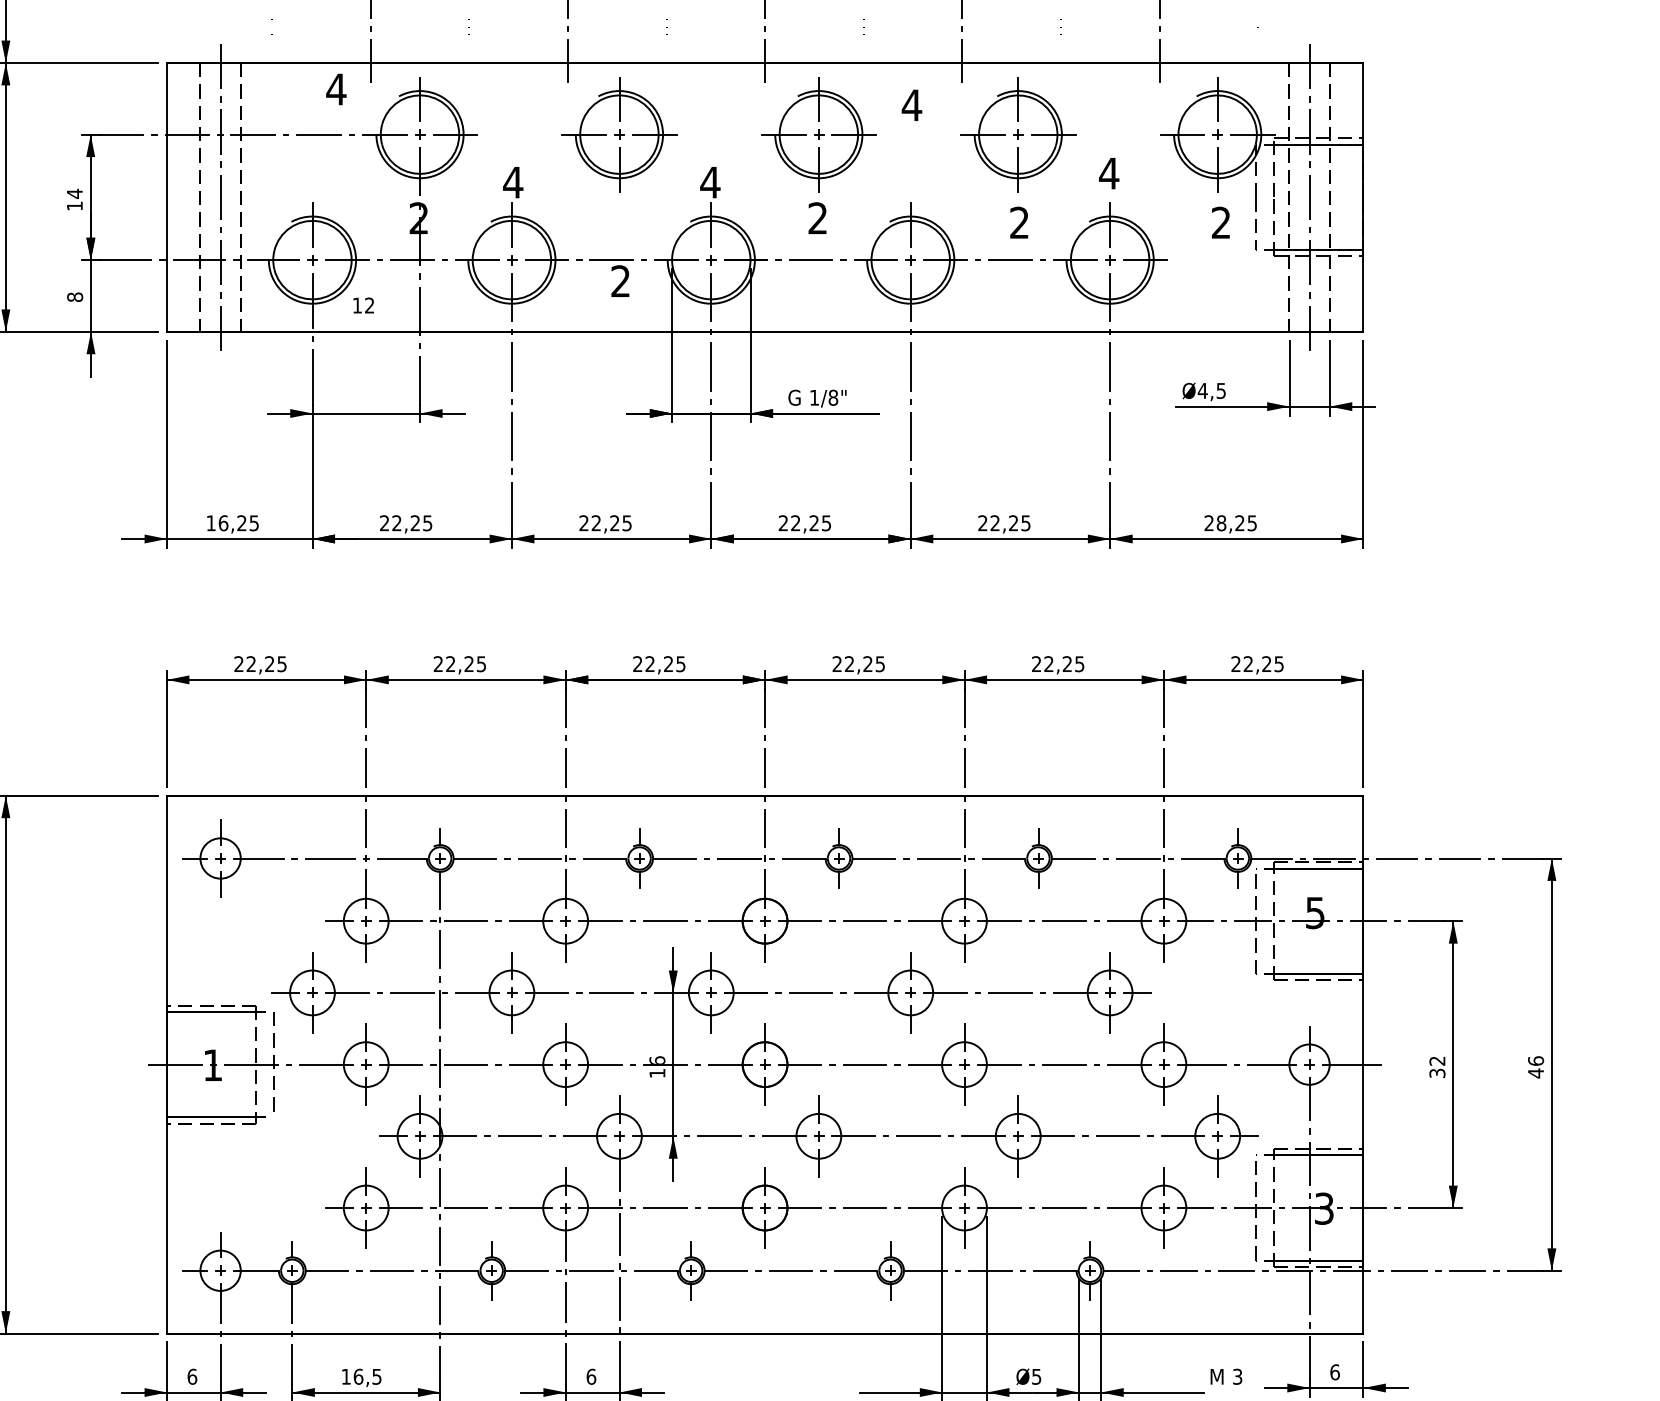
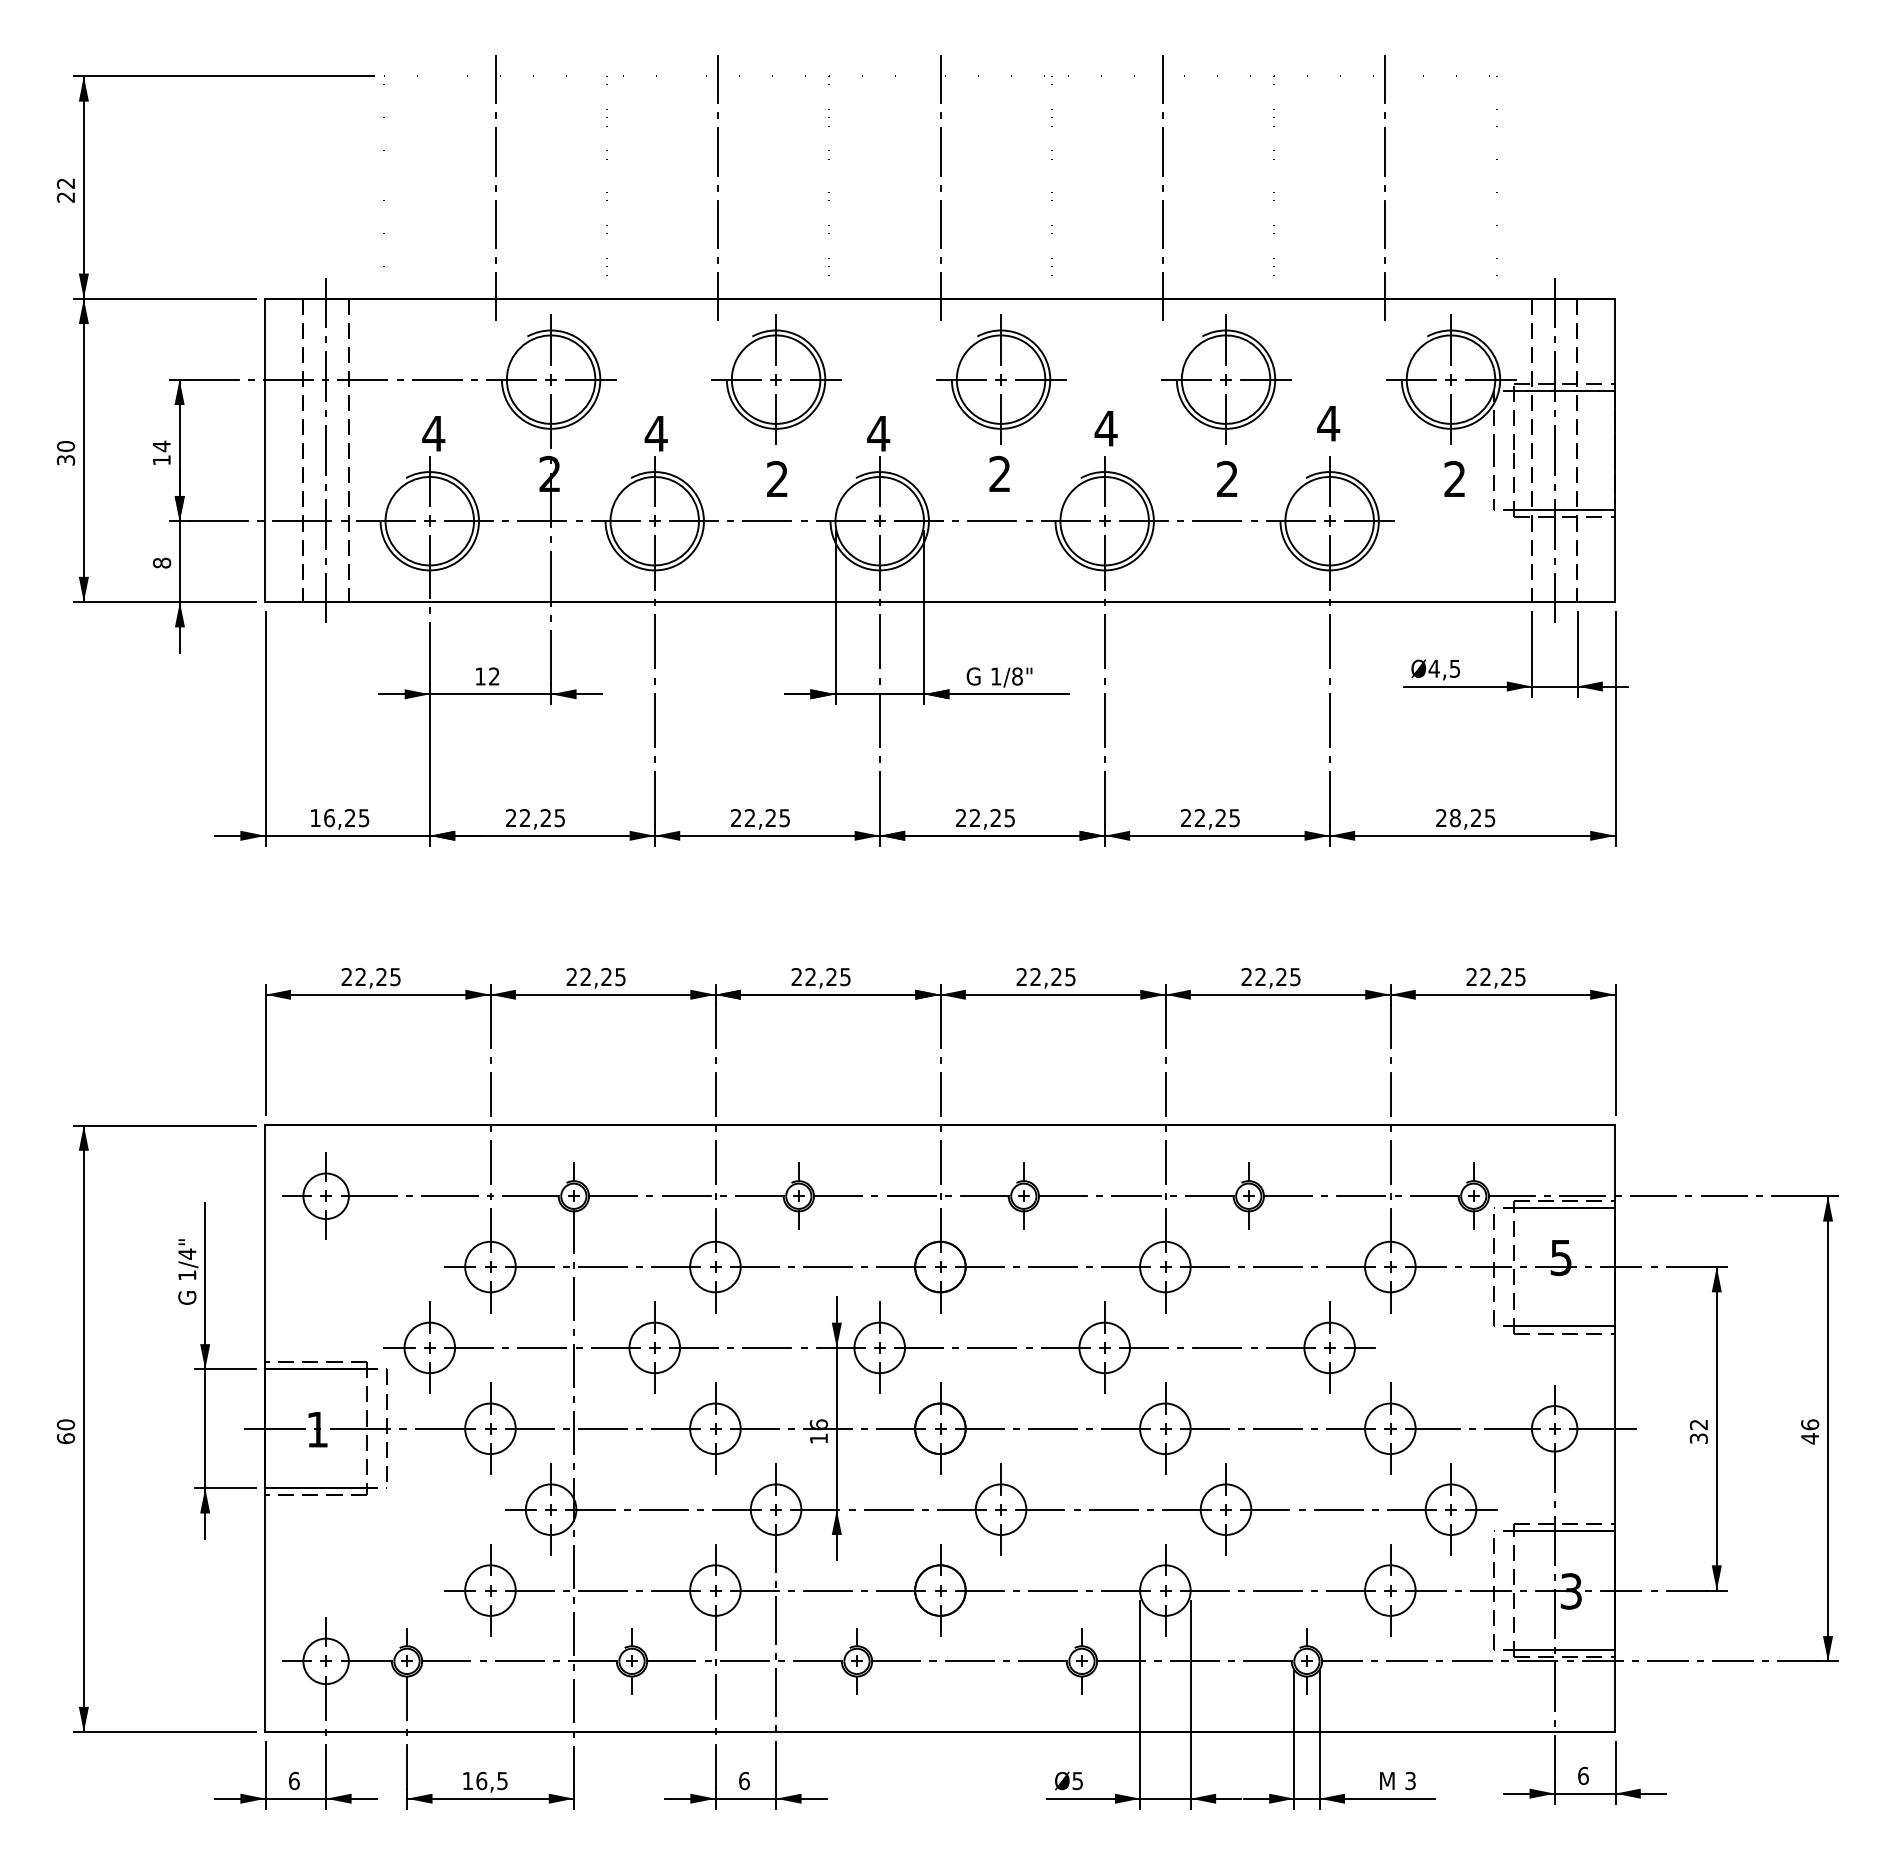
text: (336, 89) -> (433, 433), moved
text: (911, 105) -> (1105, 428), moved
text: (620, 280) -> (777, 478), moved
text: (363, 305) -> (487, 676), moved
part: (124, 1012) -> (217, 1370), added
text: (1028, 1376) -> (1068, 1780), moved
text: (1226, 1377) -> (1397, 1781), moved

